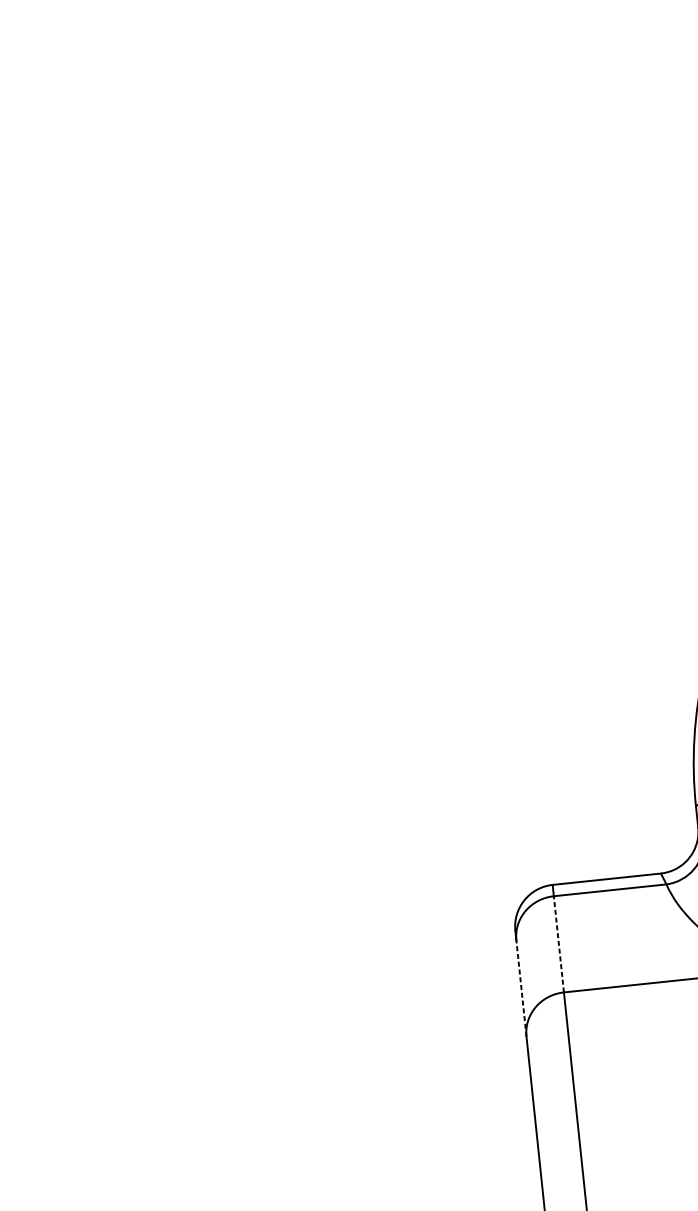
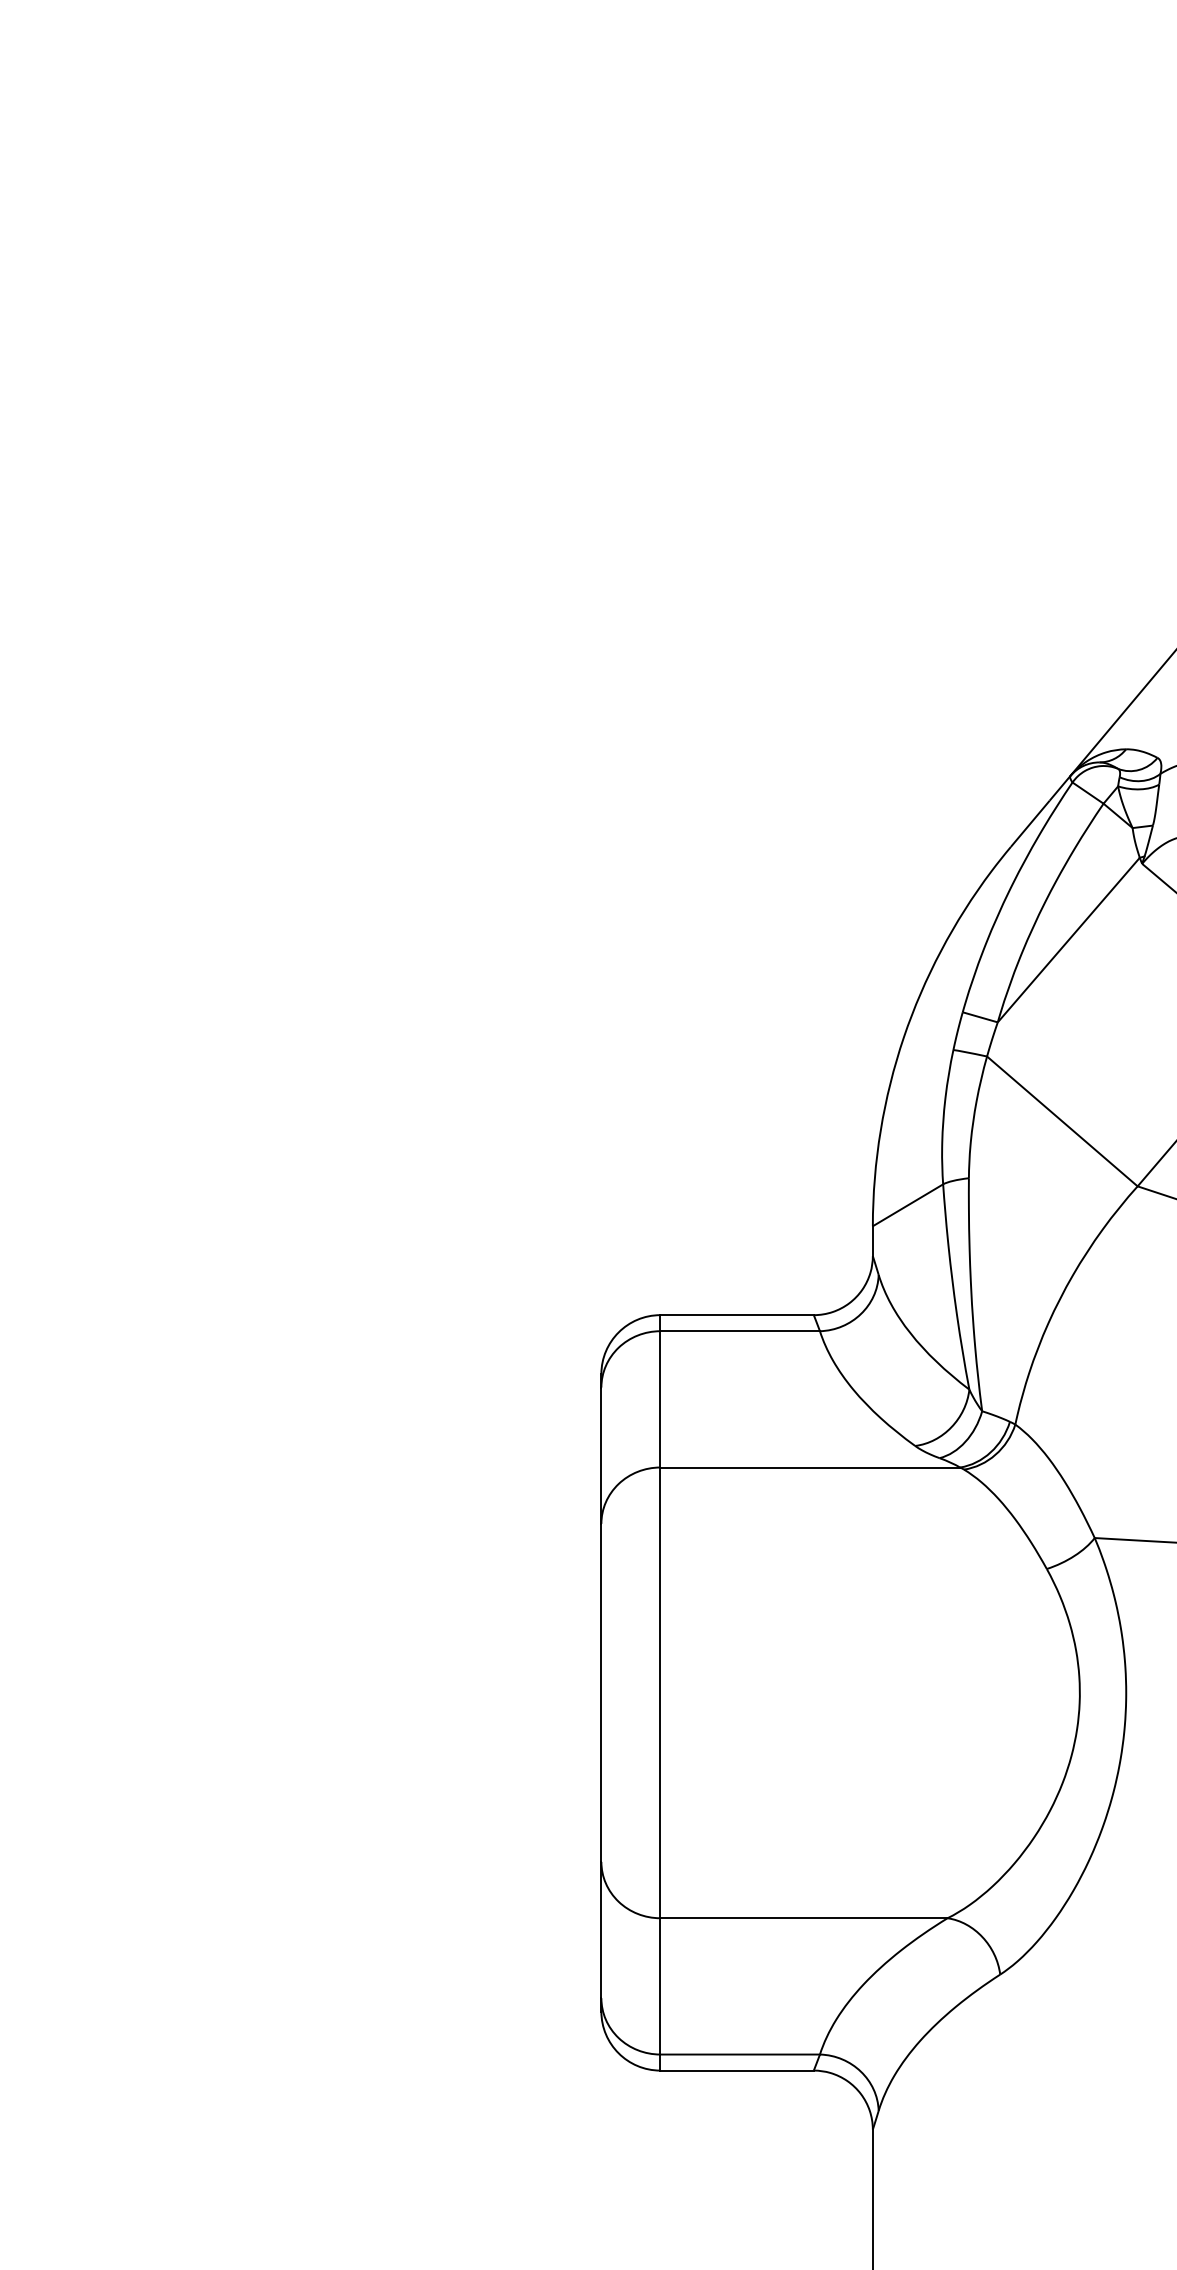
line: (558, 943) -> (660, 1398), dashed -> solid
line: (521, 988) -> (601, 1455), dashed -> solid

